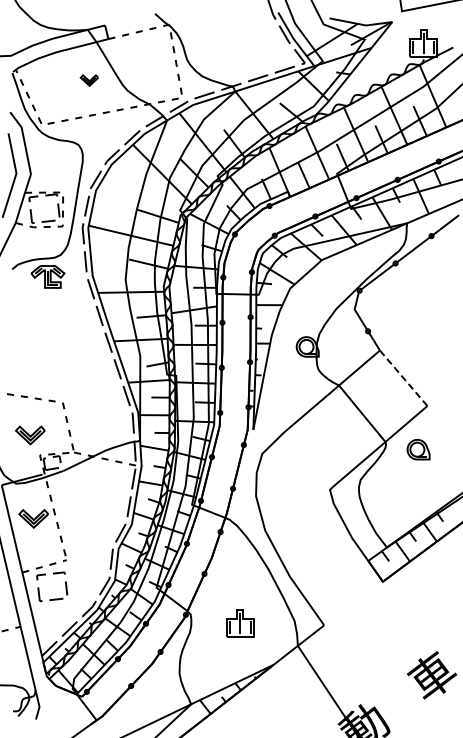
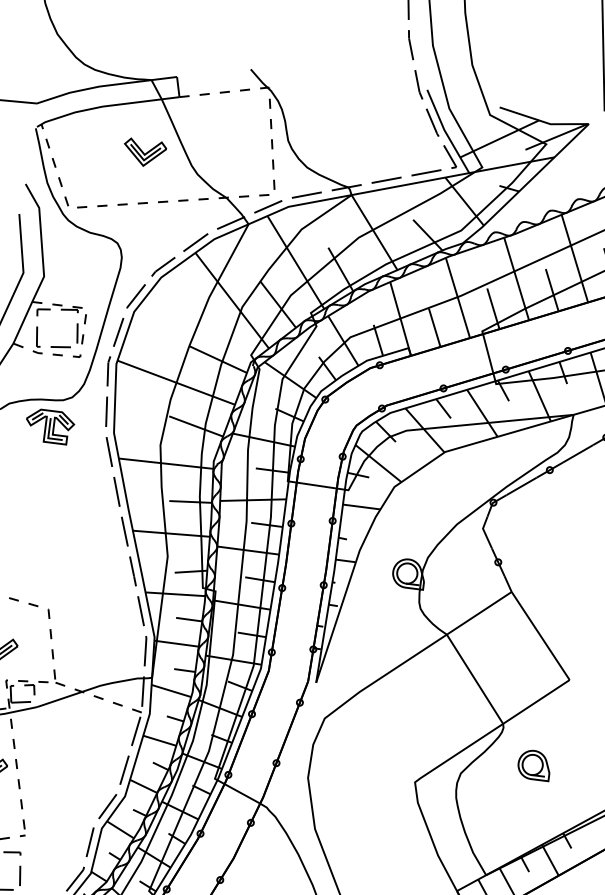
part: (89, 80) -> (144, 152), size x1.67
line: (403, 378) -> (540, 636), dashed -> solid
part: (418, 449) -> (534, 764), moved

